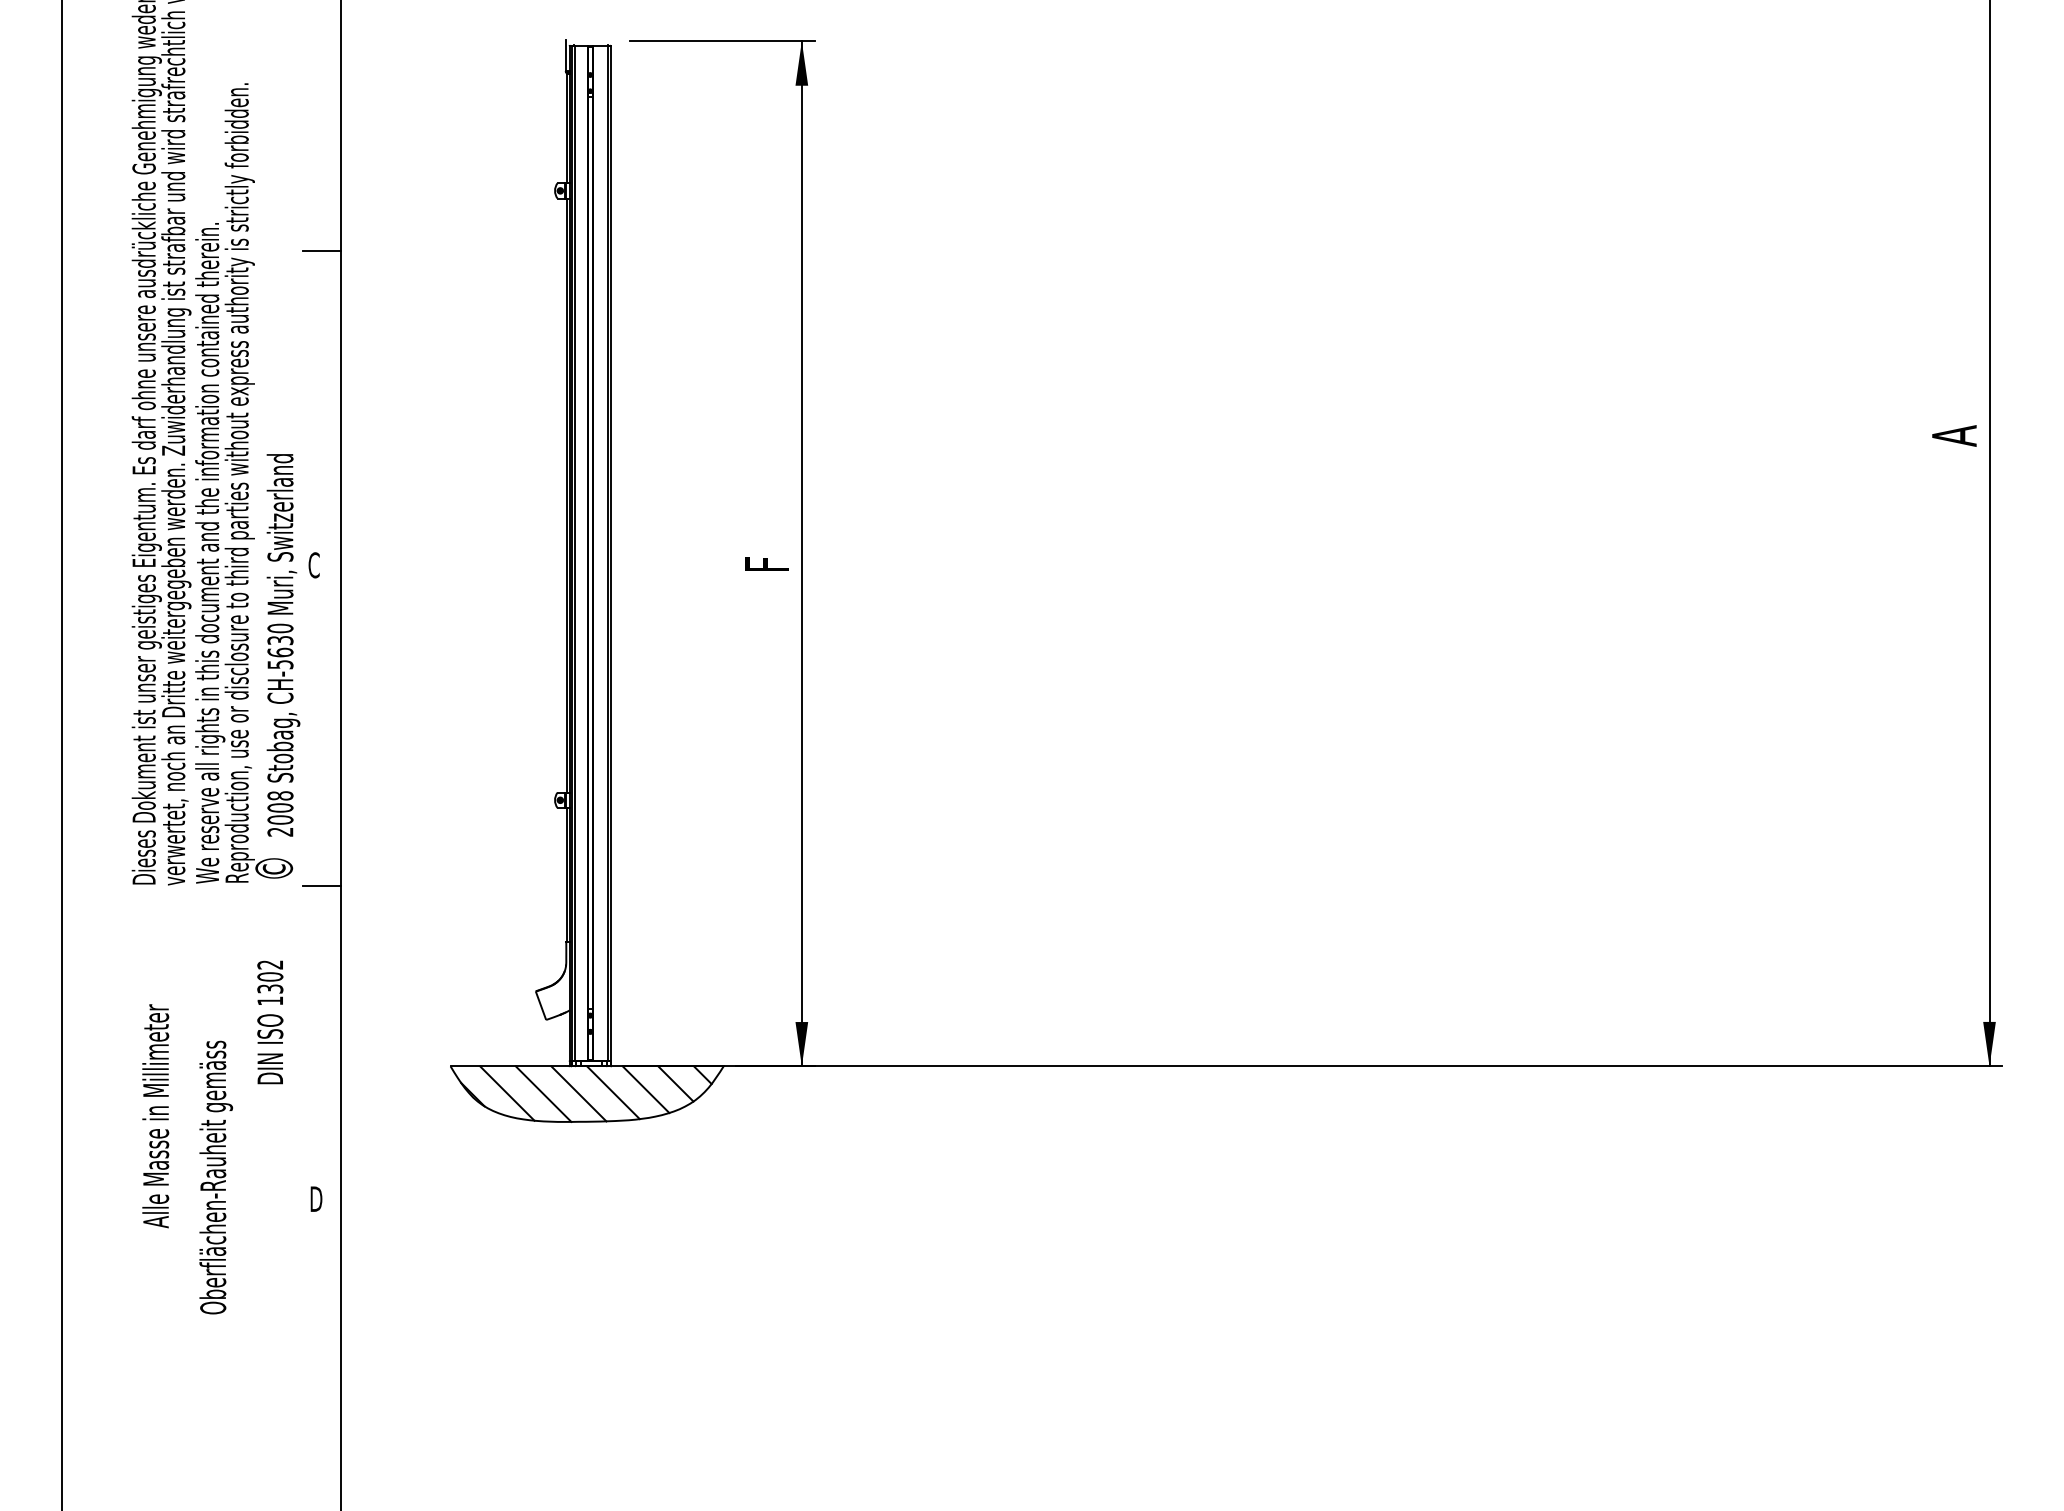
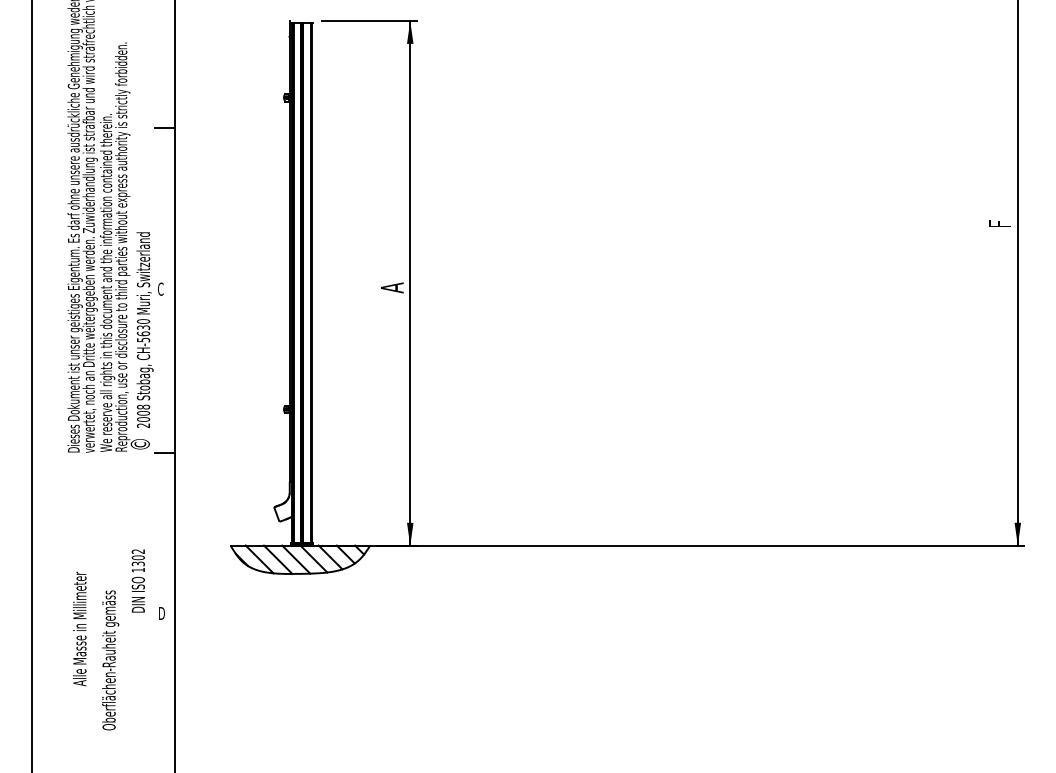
text: (1953, 434) -> (999, 222), A -> F
text: (767, 561) -> (392, 287), F -> A
text: (211, 1136) -> (108, 639), moved

